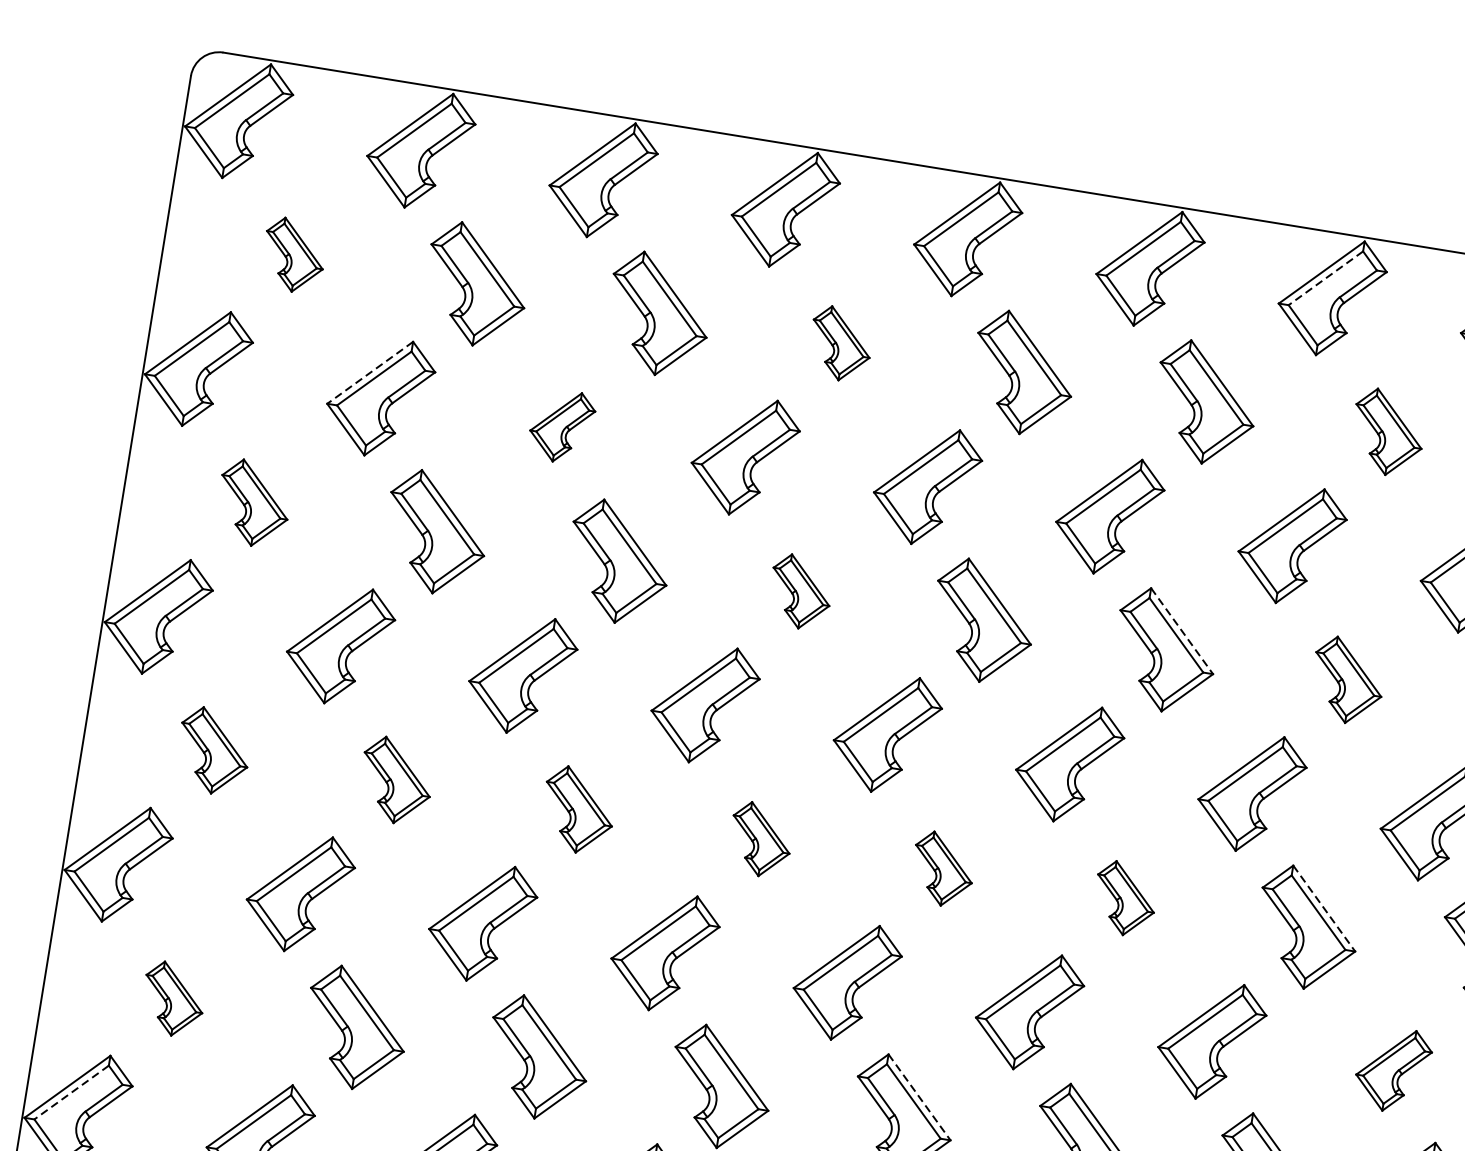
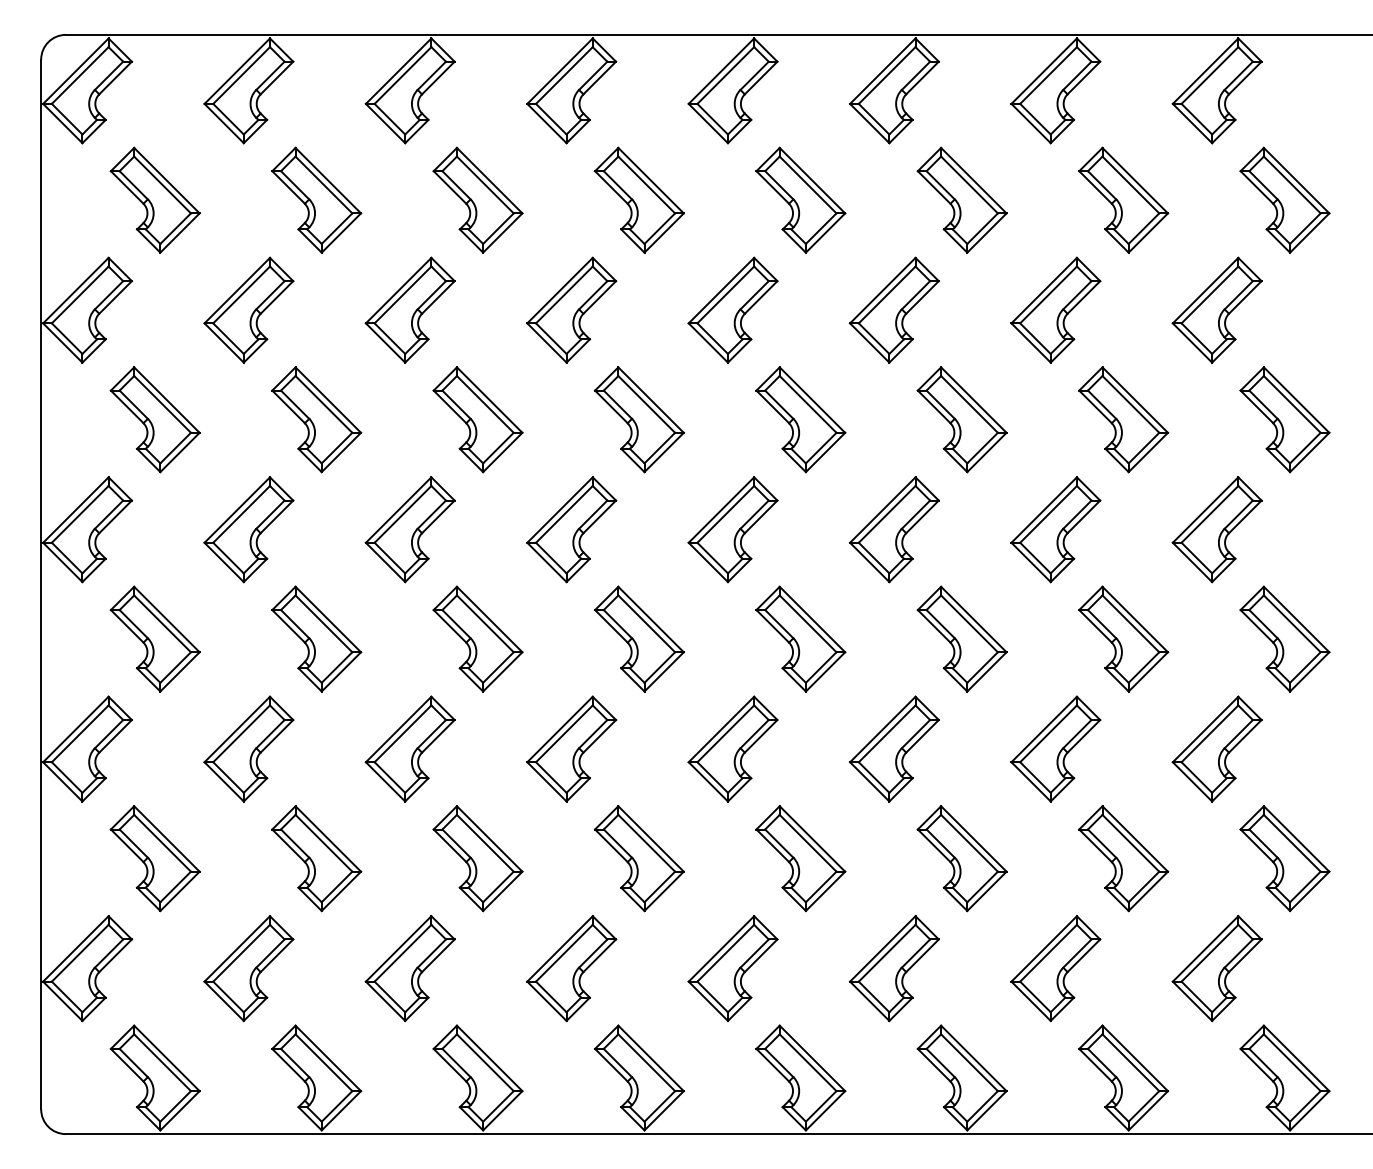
part: (293, 254) -> (154, 199), size x1.67
line: (1325, 278) -> (1048, 75), dashed -> solid
part: (840, 343) -> (638, 199), size x1.67
line: (369, 372) -> (236, 290), dashed -> solid
part: (561, 425) -> (409, 309), size x1.67
part: (1387, 432) -> (1123, 199), size x1.43
part: (253, 503) -> (154, 419), size x1.43
part: (799, 591) -> (638, 419), size x1.67
line: (1182, 631) -> (974, 400), dashed -> solid
part: (1347, 680) -> (1123, 419), size x1.43
part: (213, 750) -> (154, 638), size x1.43
part: (396, 780) -> (316, 638), size x1.43
part: (577, 809) -> (477, 638), size x1.43
part: (760, 839) -> (639, 638), size x1.67
part: (942, 868) -> (800, 638), size x1.67
part: (1124, 898) -> (961, 638), size x1.67
line: (1324, 908) -> (1135, 619), dashed -> solid
part: (172, 999) -> (154, 858), size x1.67
part: (1392, 1069) -> (1216, 748), size x1.43
line: (70, 1092) -> (79, 953), dashed -> solid
line: (919, 1097) -> (812, 839), dashed -> solid

